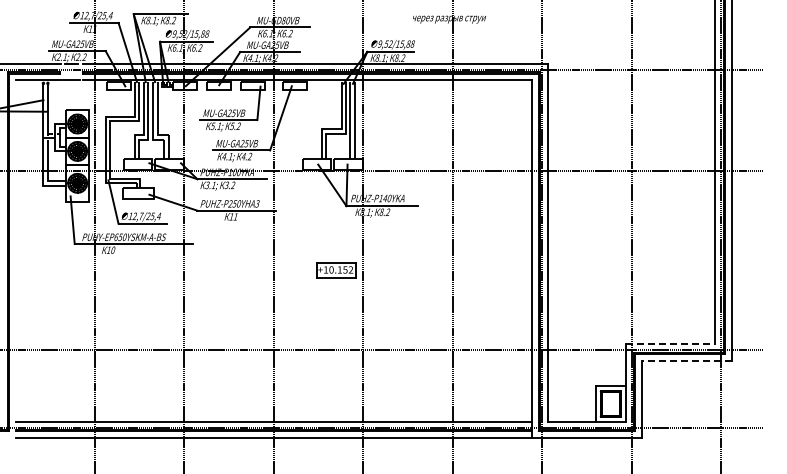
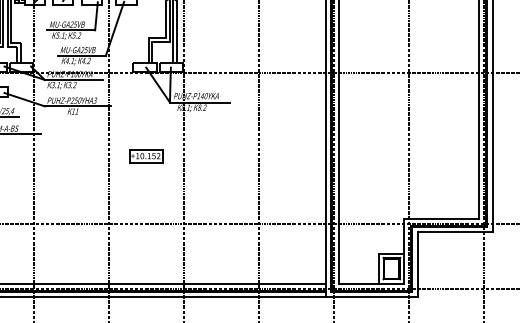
part: (336, 270) -> (146, 156), moved
line: (670, 344) -> (441, 218), dashed -> solid
line: (686, 360) -> (455, 232), dashed -> solid

